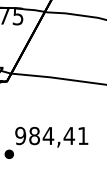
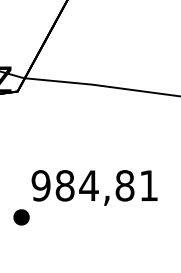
text: (69, 135) -> (125, 184), 984,41 -> 984,81

